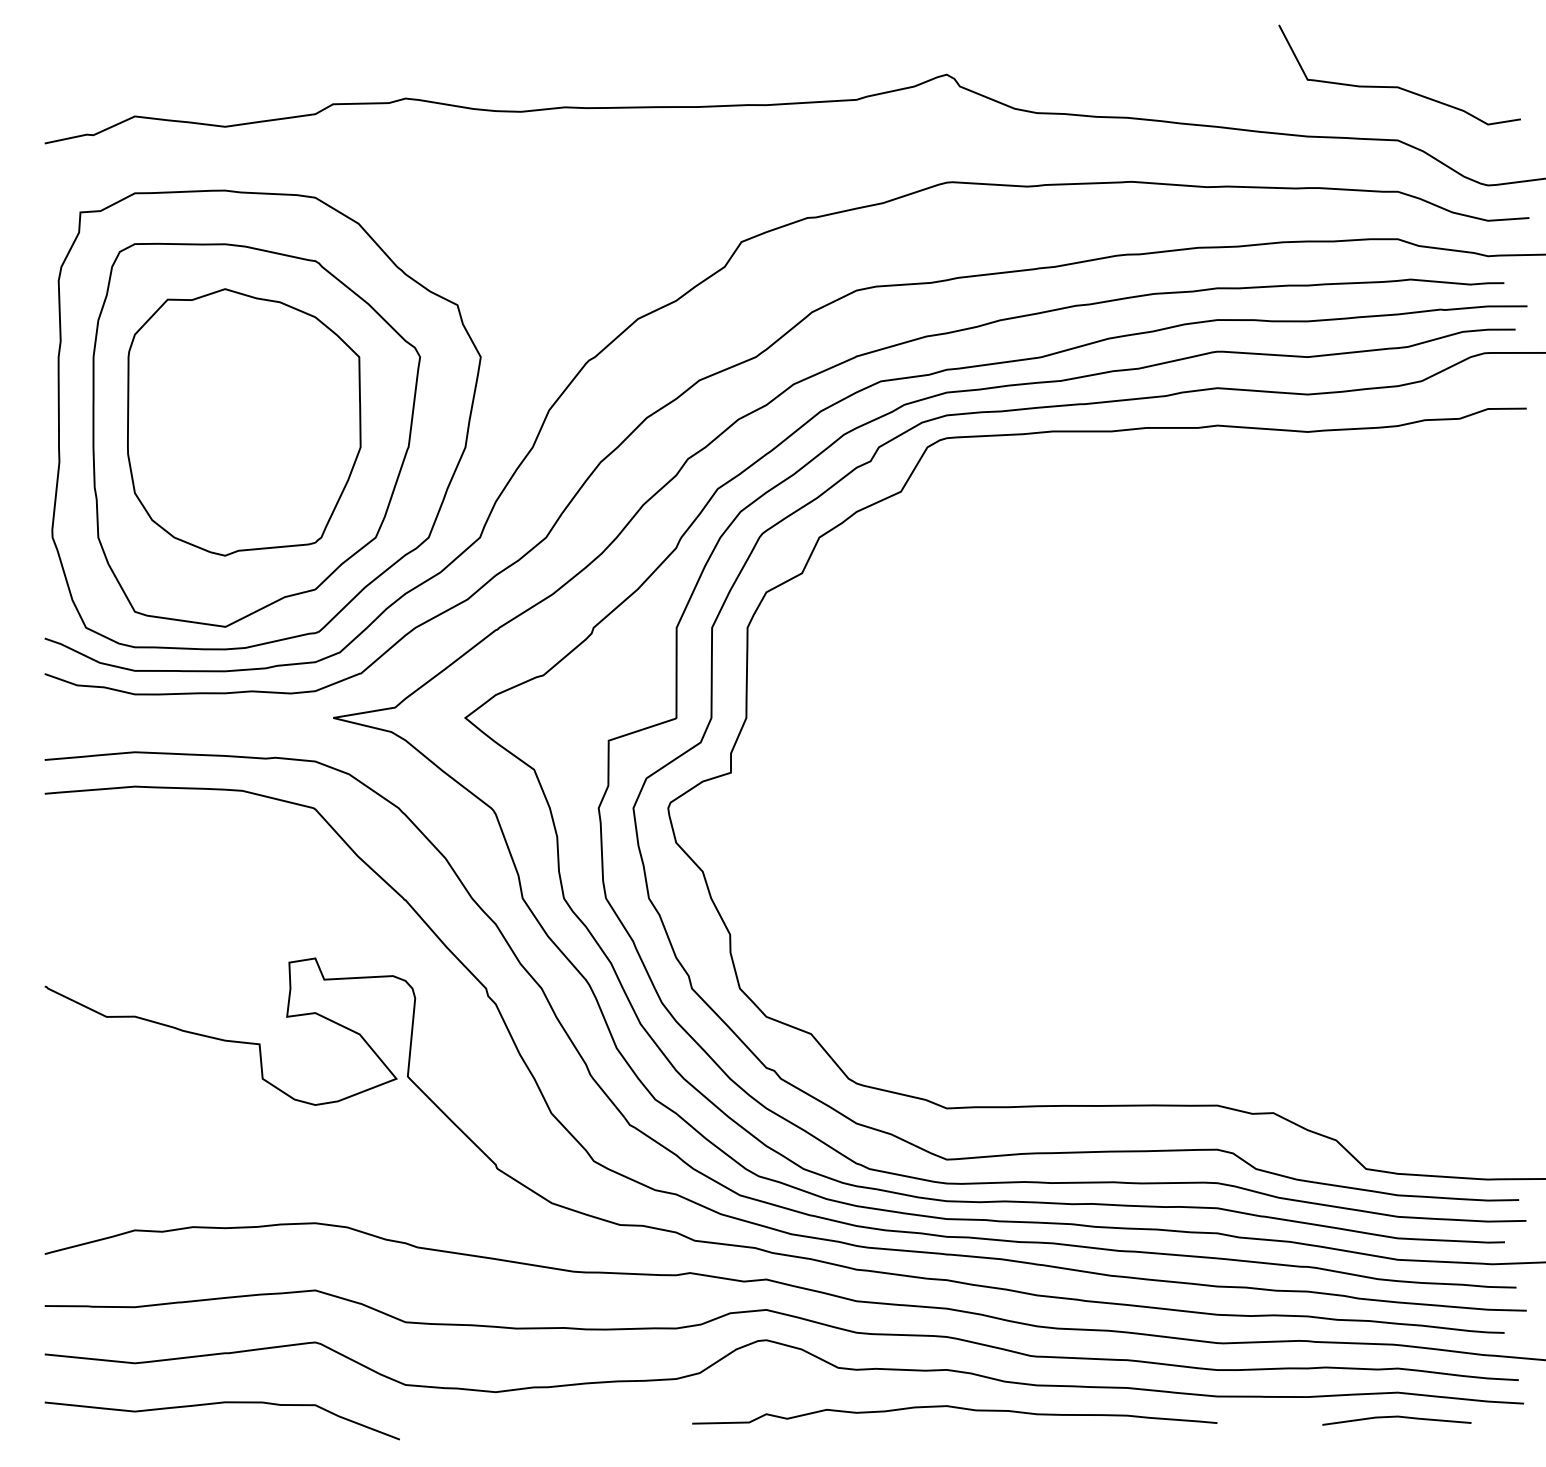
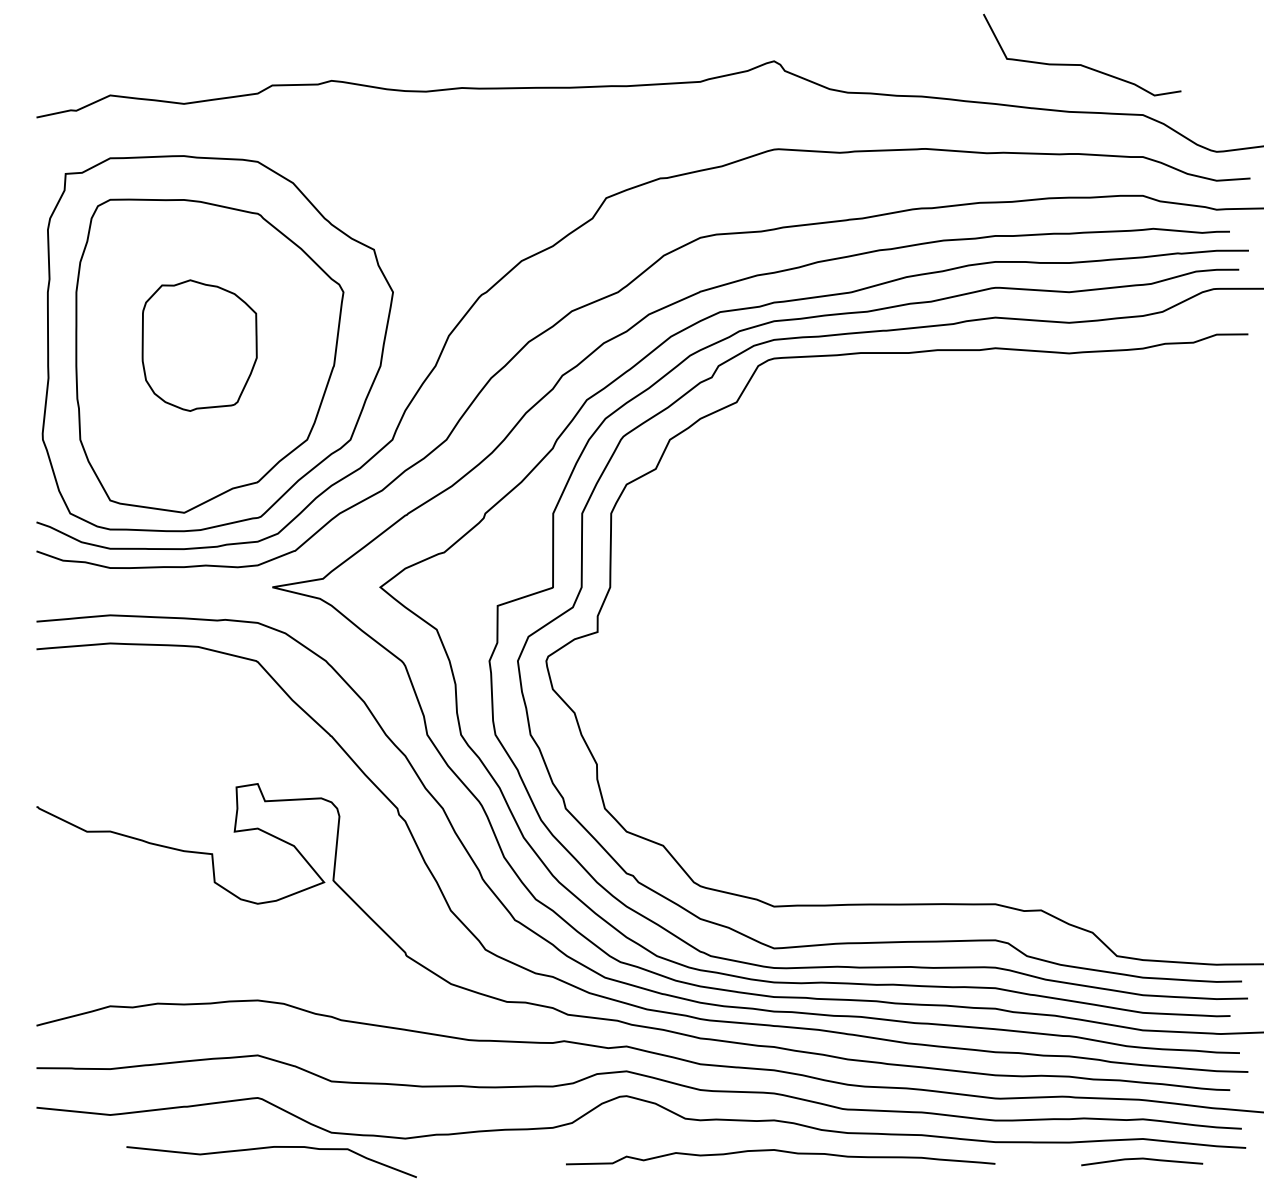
curve: (1398, 86) -> (1081, 64), moved
part: (244, 422) -> (199, 345), size x0.6
curve: (216, 1404) -> (266, 1148), moved

